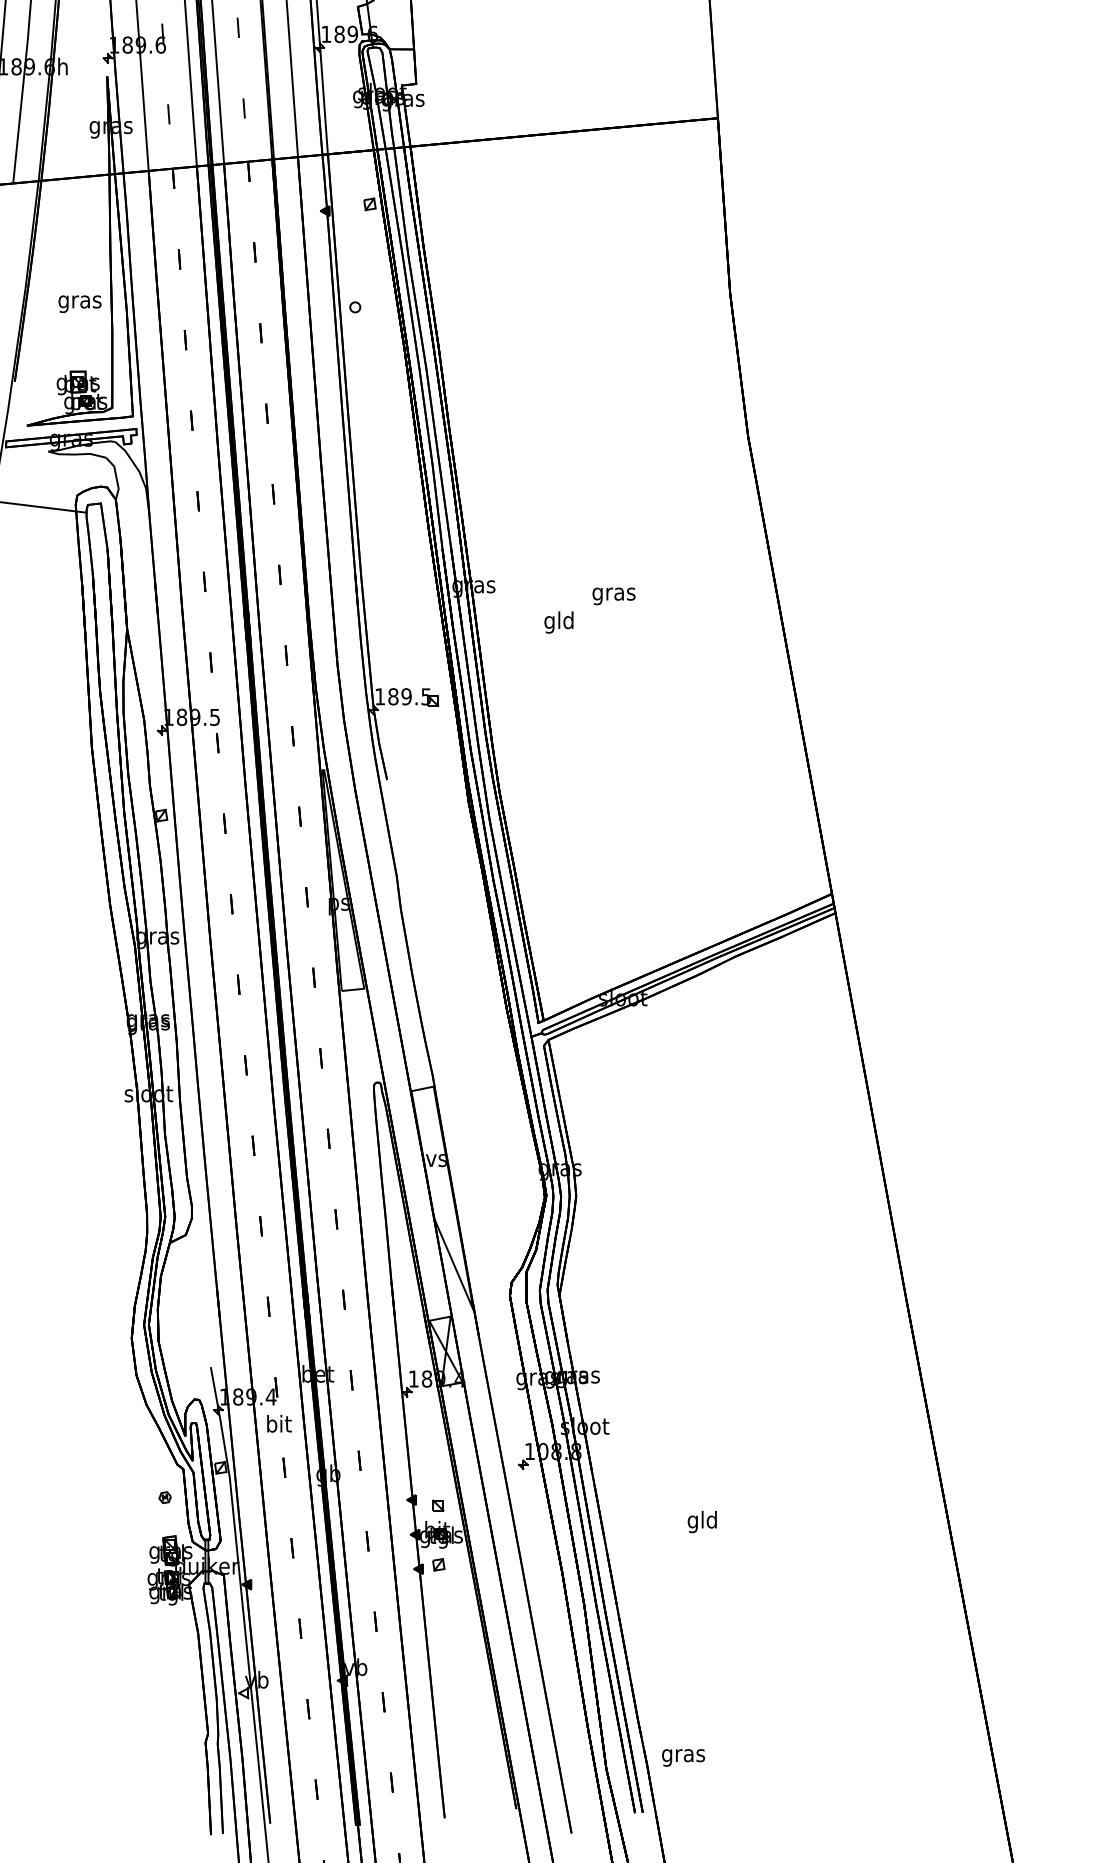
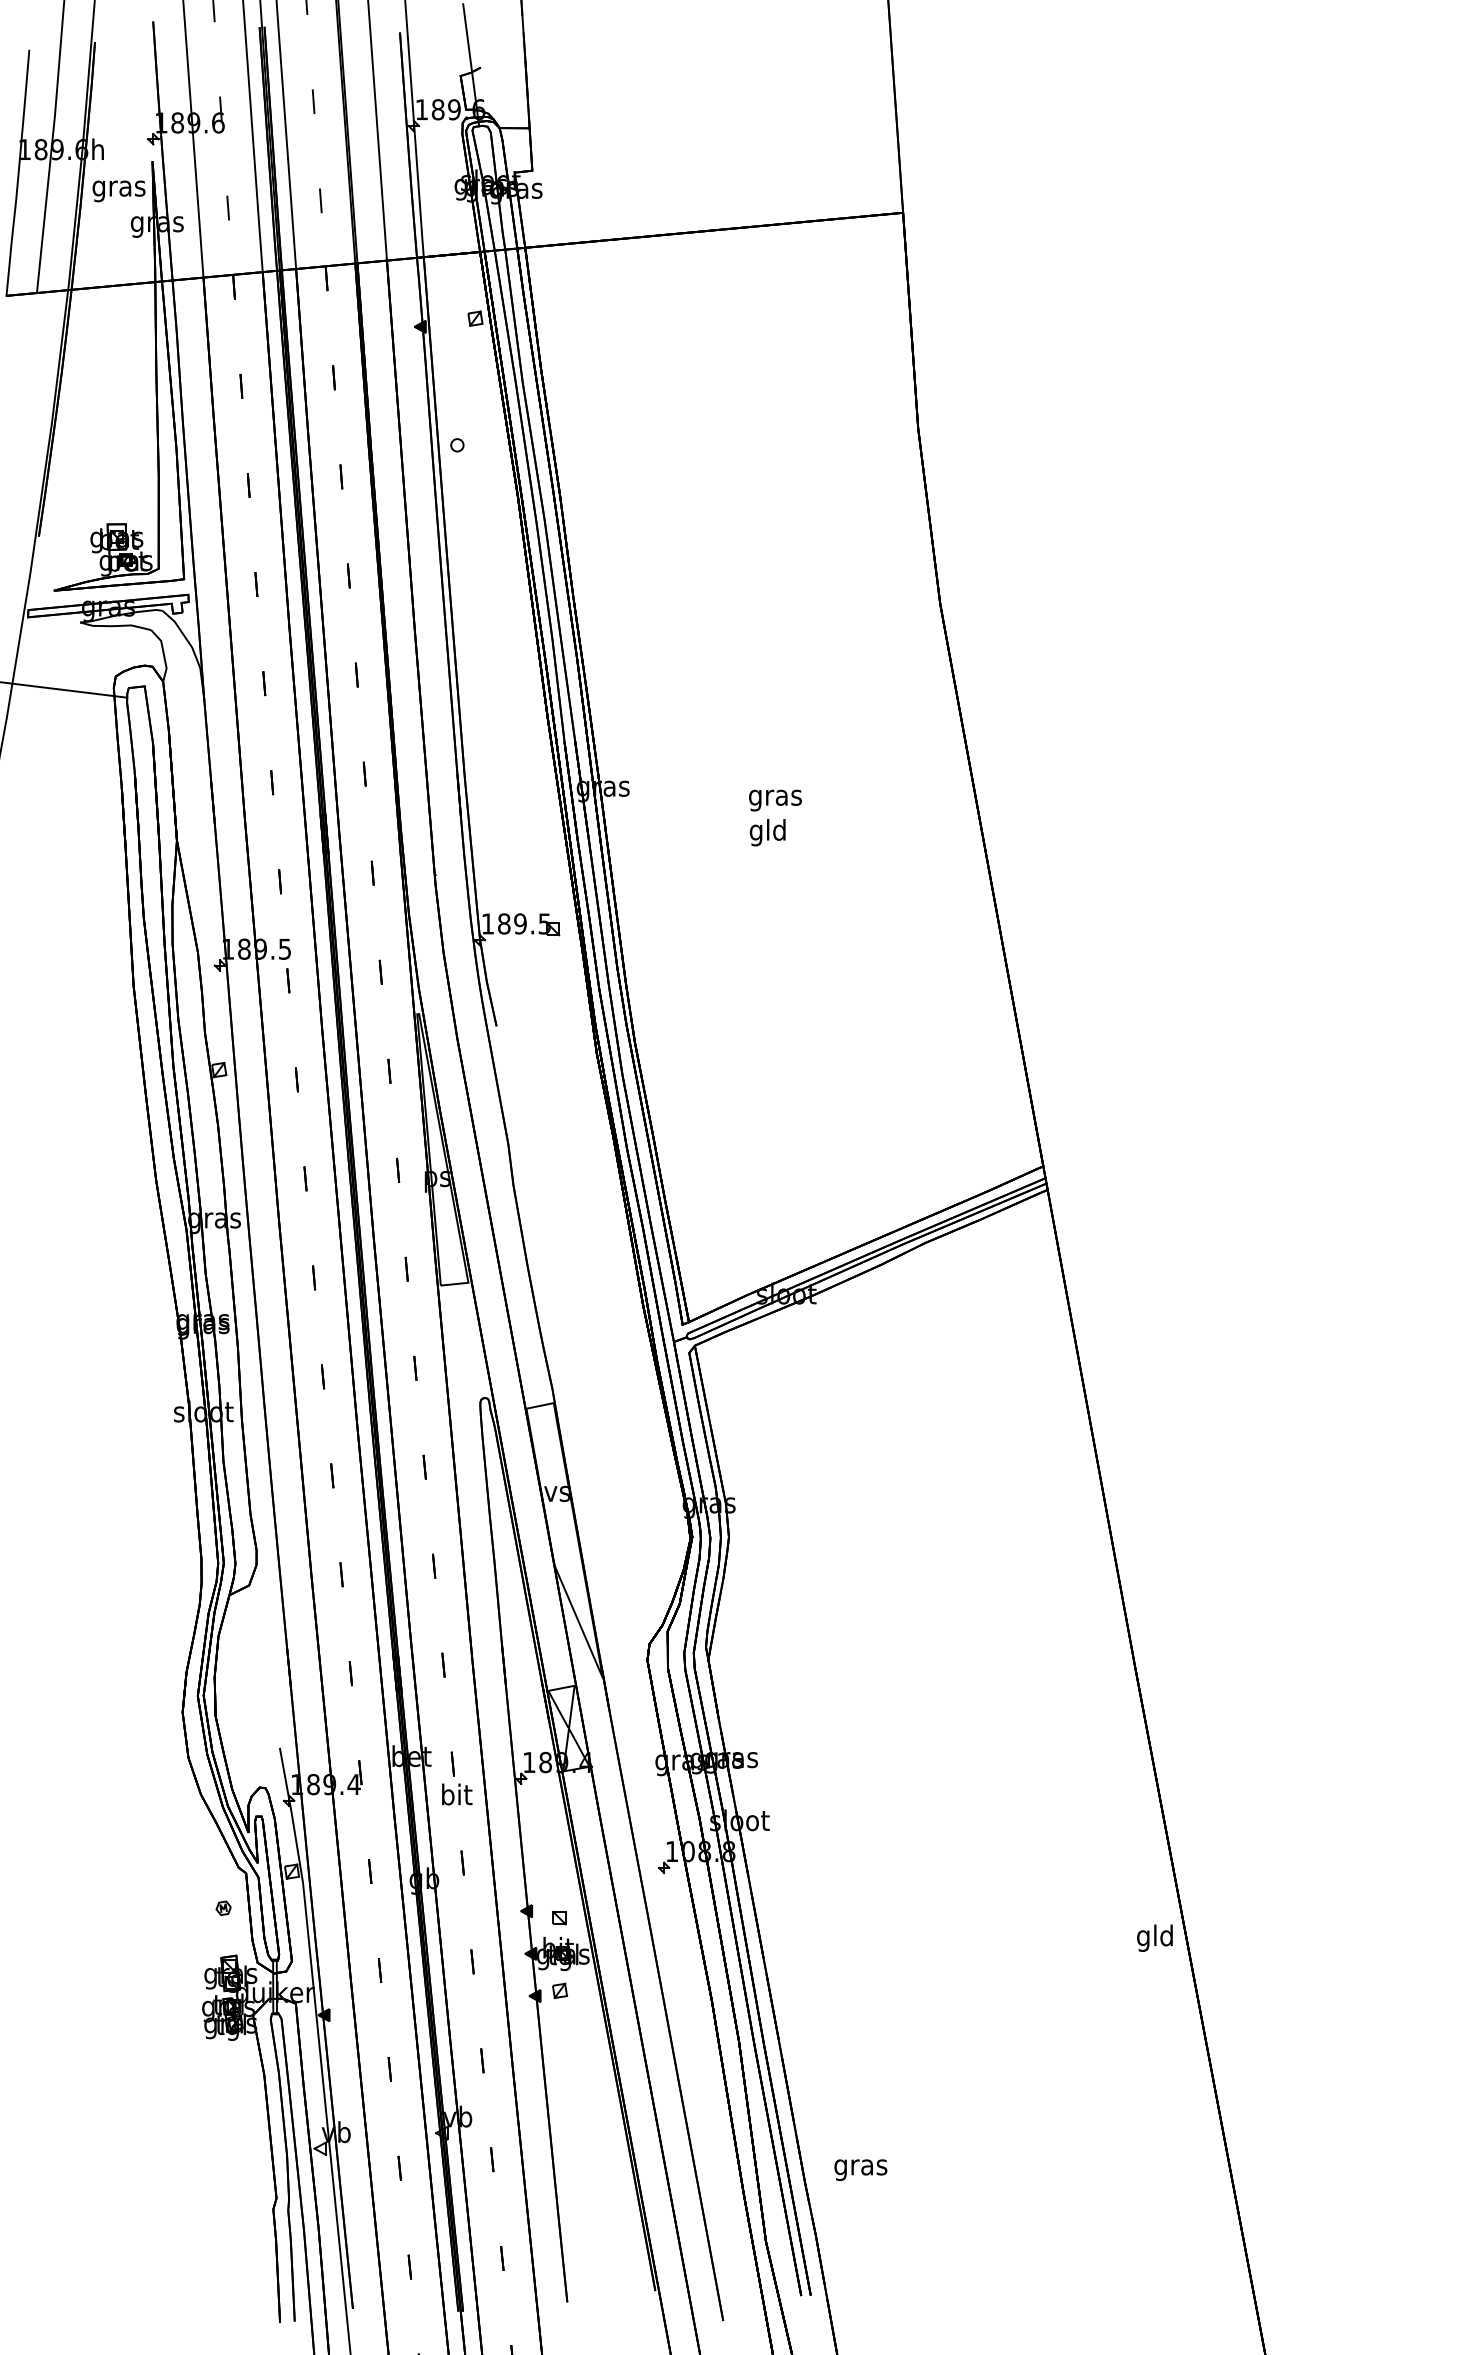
text: (79, 304) -> (118, 191), moved
text: (558, 622) -> (767, 832), moved
text: (279, 1423) -> (457, 1794), moved
text: (701, 1521) -> (1154, 1937), moved
text: (683, 1757) -> (860, 2169), moved

